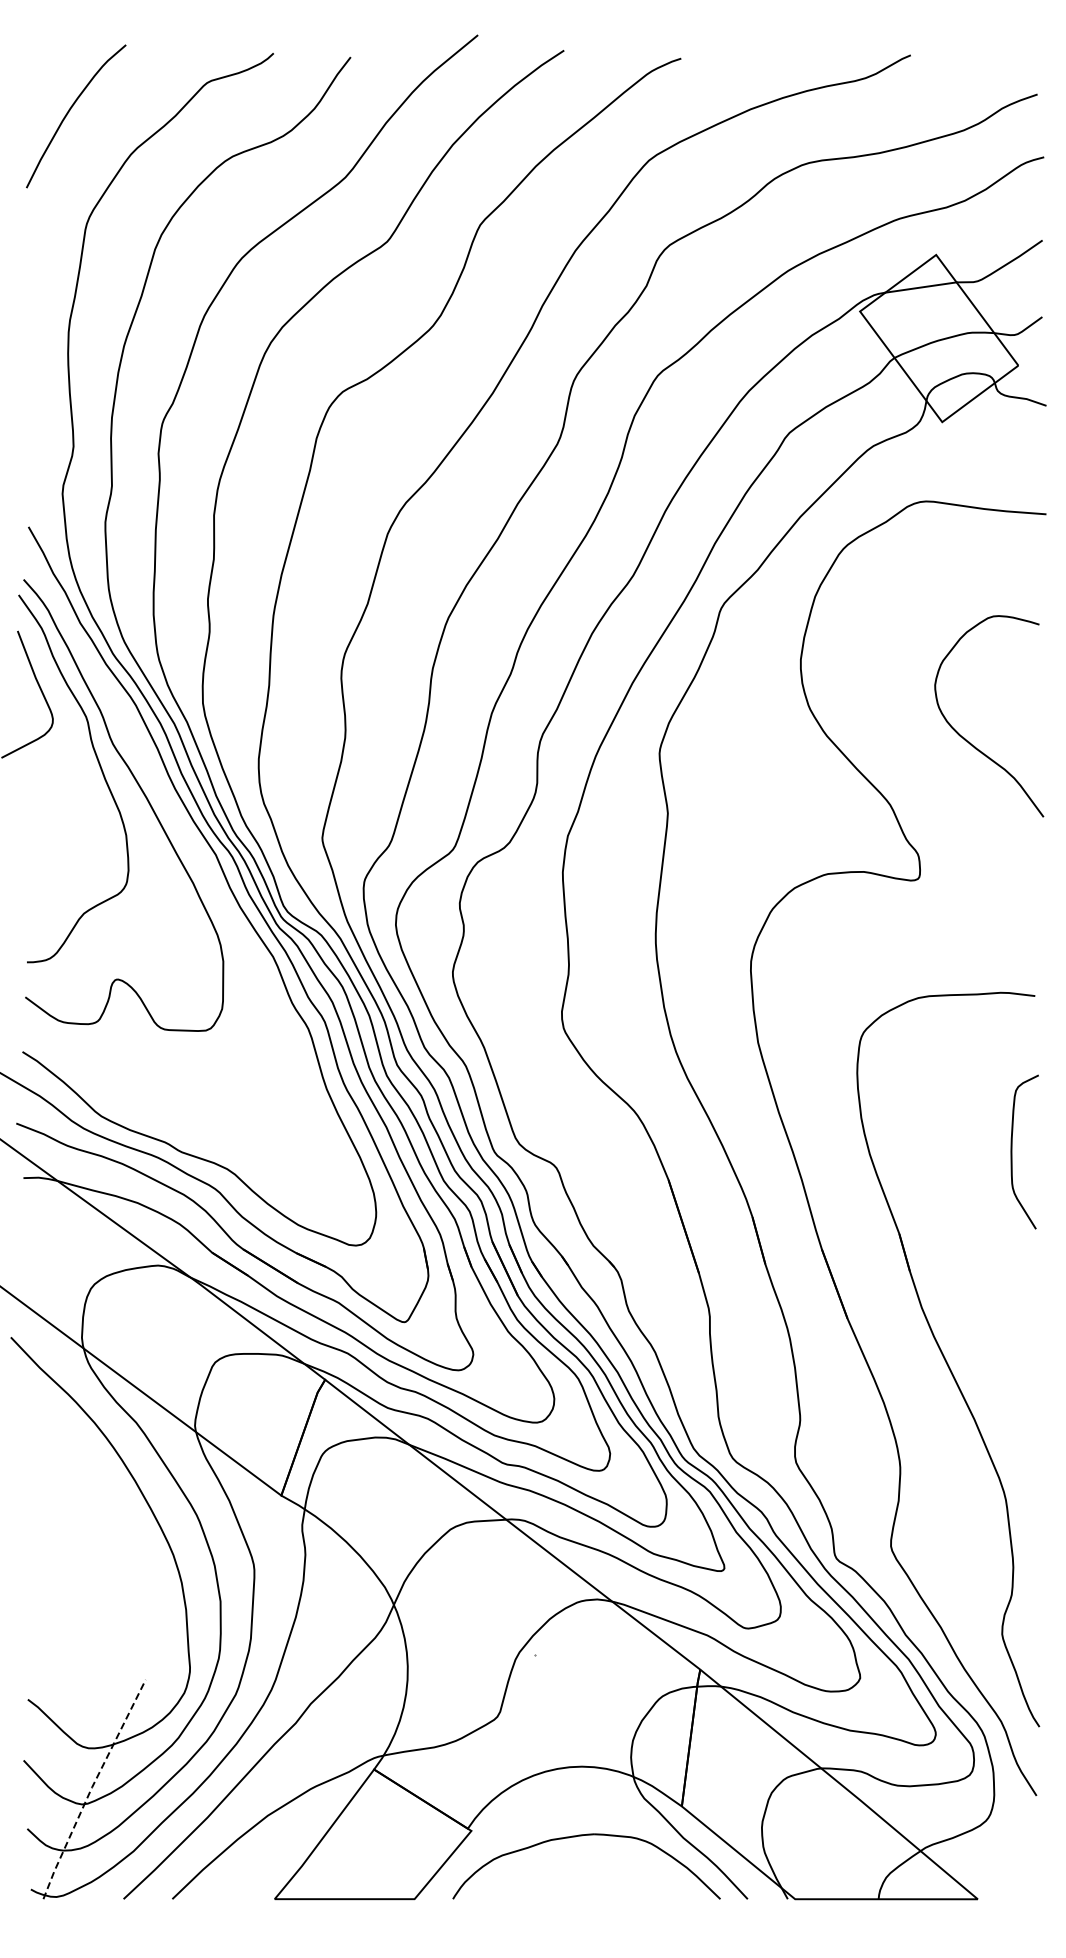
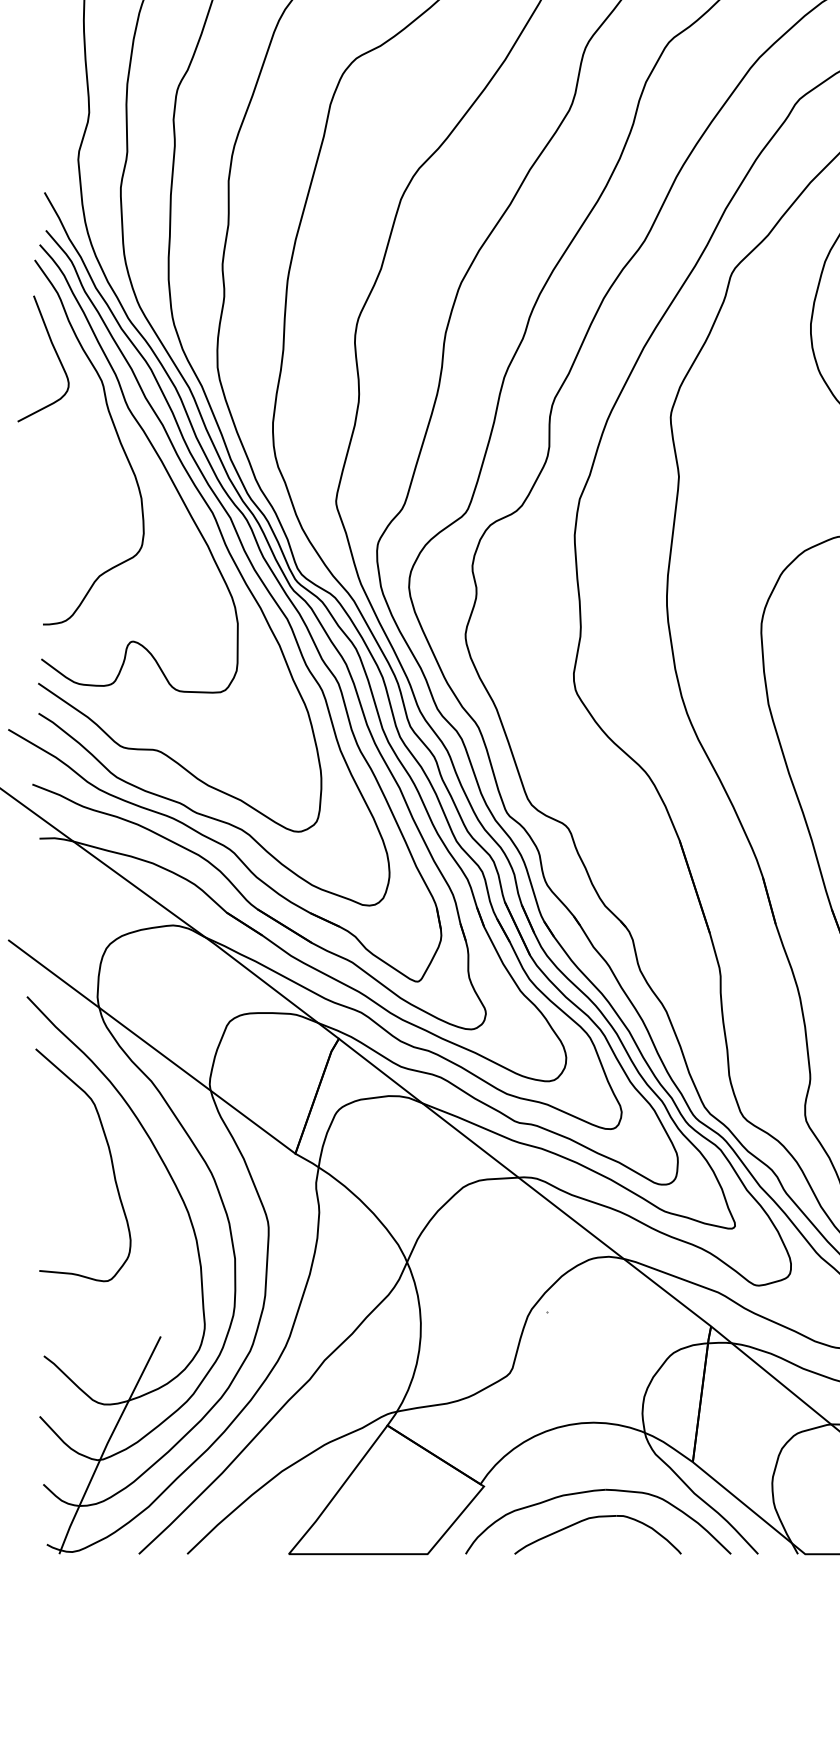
curve: (195, 848) -> (210, 511), added
curve: (94, 1499) -> (110, 1157), added
line: (91, 1788) -> (107, 1444), dashed -> solid
part: (581, 1863) -> (593, 1518), added

